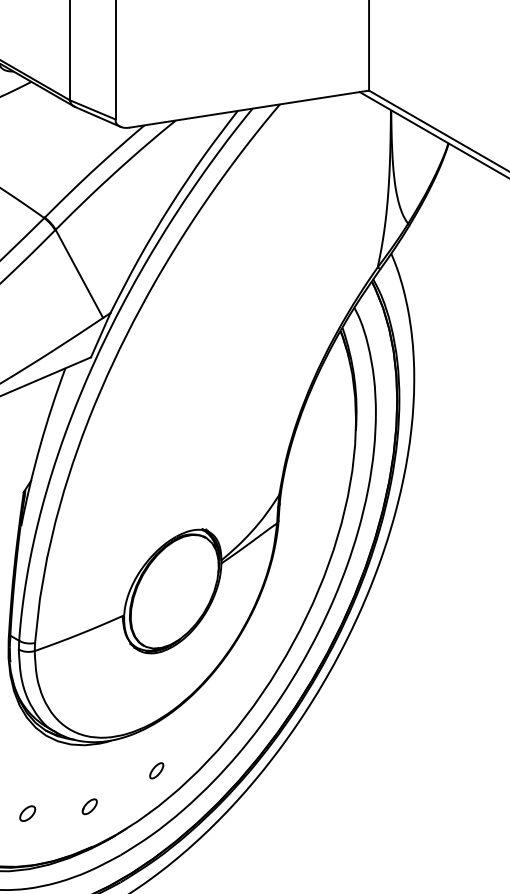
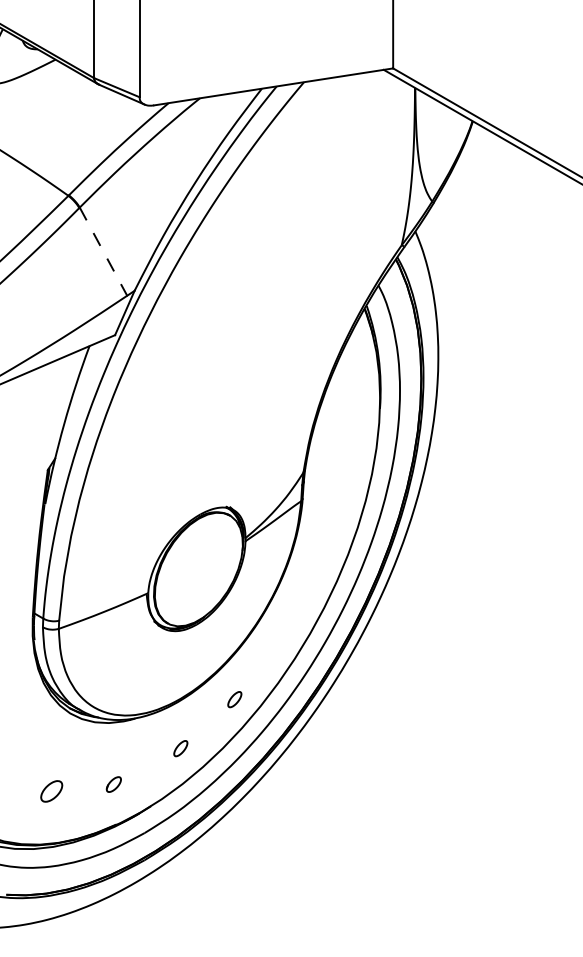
line: (79, 274) -> (103, 252), solid -> dashed
part: (210, 721) -> (234, 699), added
part: (27, 813) -> (51, 791), size x1.4

